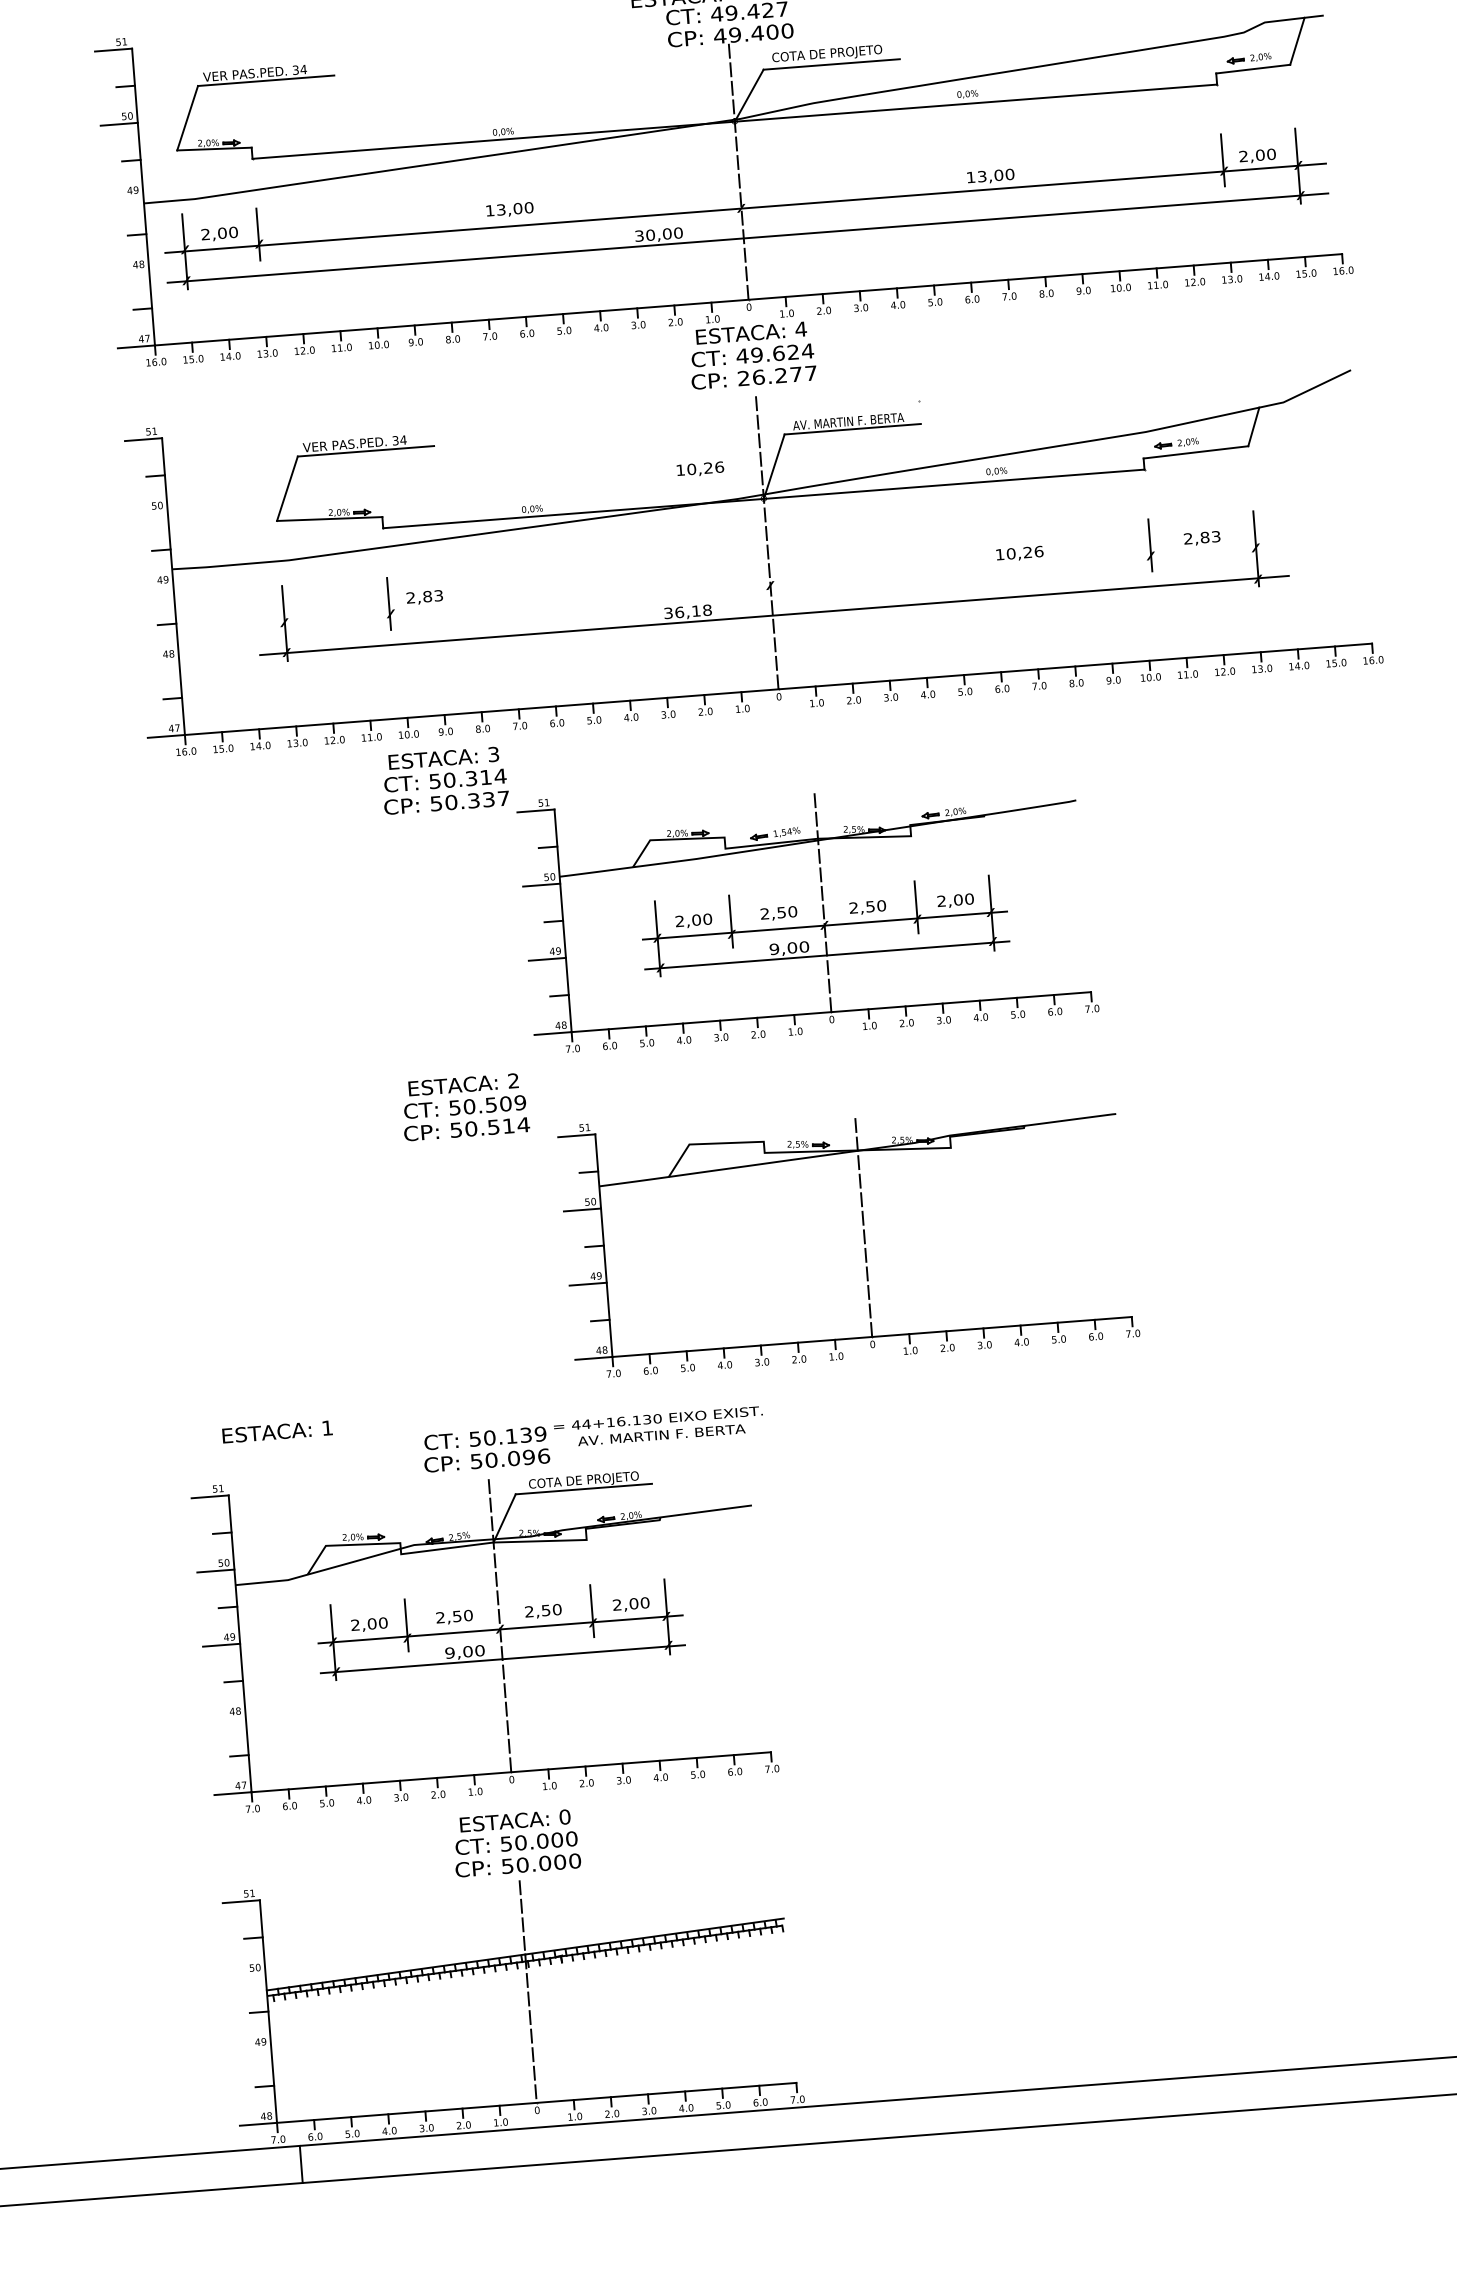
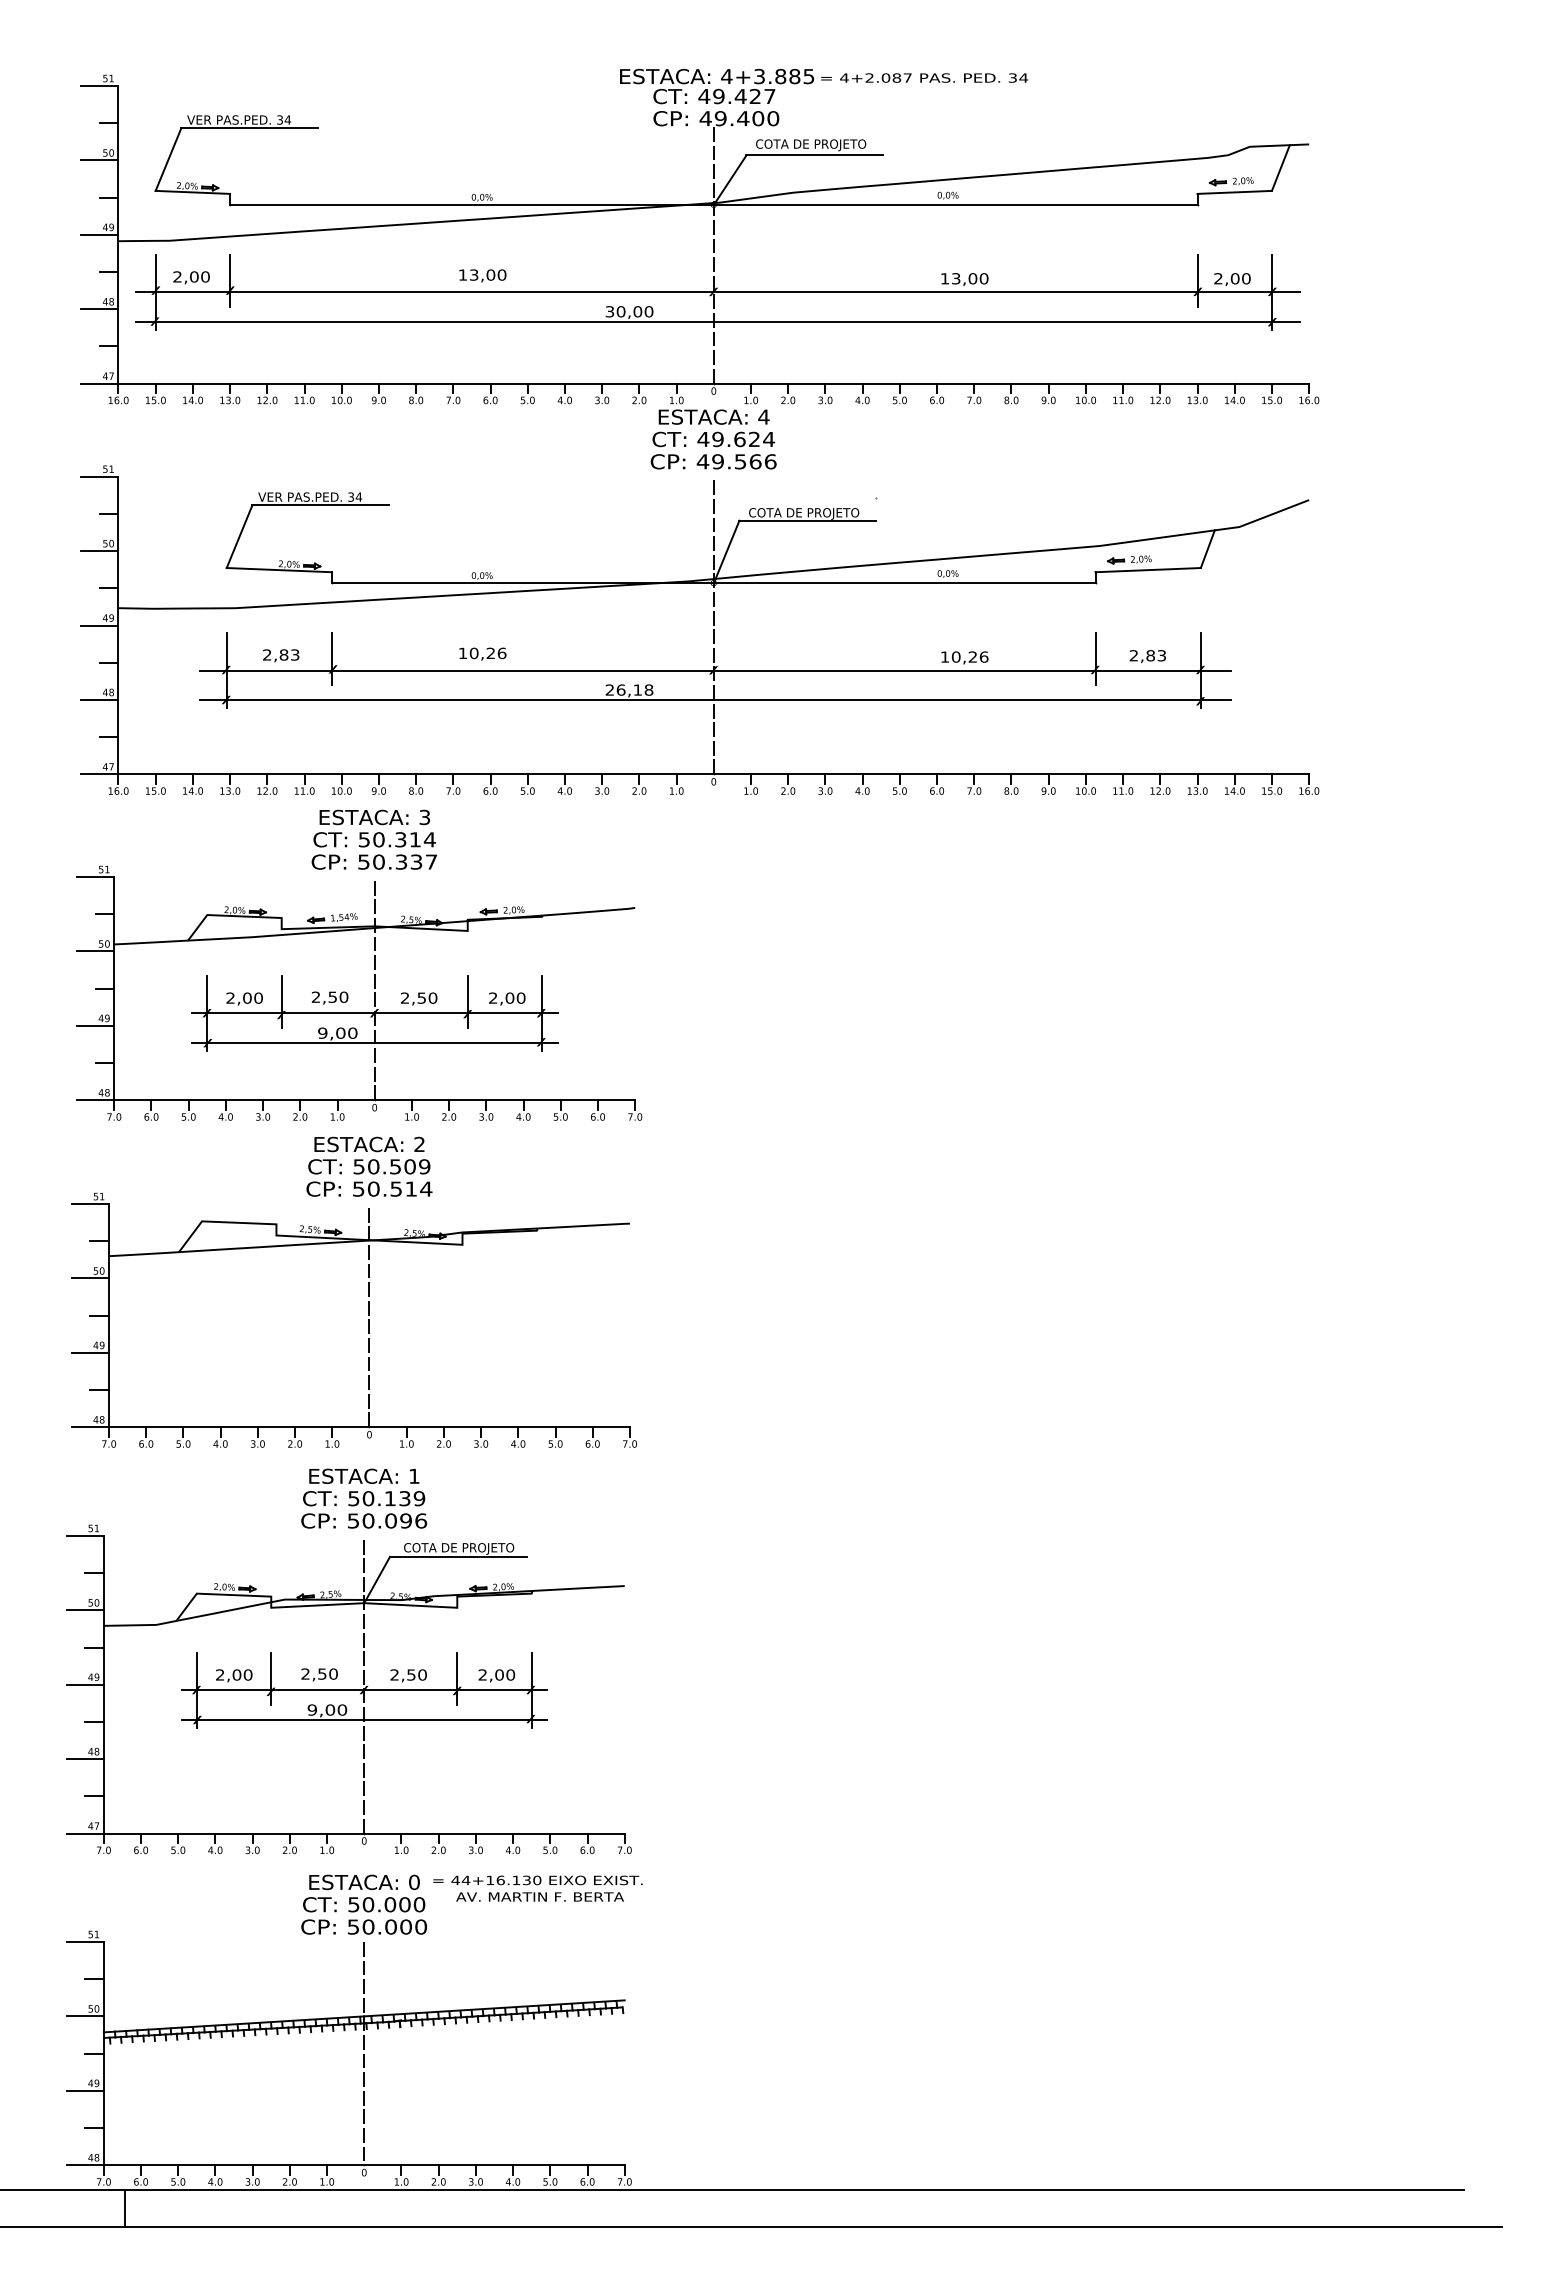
line: (124, 198) -> (99, 234), added
line: (130, 272) -> (99, 309), added
text: (777, 375) -> (736, 461), 26.277 -> 49.566
text: (847, 422) -> (803, 513), AV. MARTIN F. BERTA -> COTA DE PROJETO
text: (700, 468) -> (482, 653), moved
line: (148, 514) -> (99, 551), added
line: (772, 585) -> (715, 670), added
line: (154, 588) -> (99, 625), added
text: (425, 597) -> (281, 655), moved
text: (667, 612) -> (609, 689), 36,18 -> 26,18
line: (160, 661) -> (99, 699), added
part: (797, 909) -> (348, 995), moved
part: (862, 1229) -> (368, 1319), moved
text: (658, 1426) -> (537, 1888), moved
text: (277, 1431) -> (364, 1475), moved
line: (226, 1719) -> (84, 1759), added
line: (246, 1976) -> (84, 2016), added
line: (252, 2049) -> (84, 2090), added

